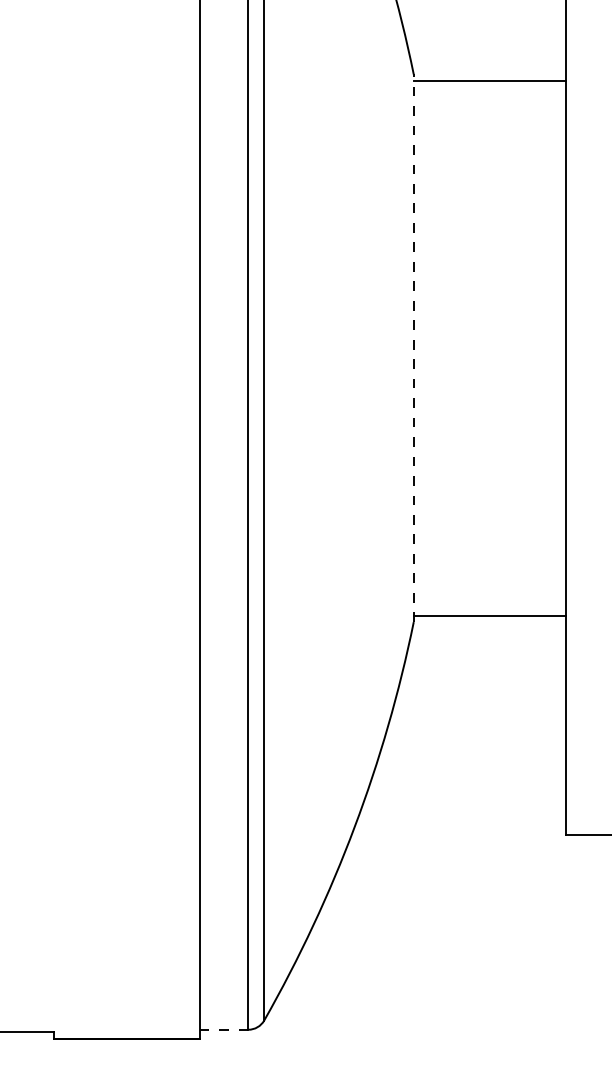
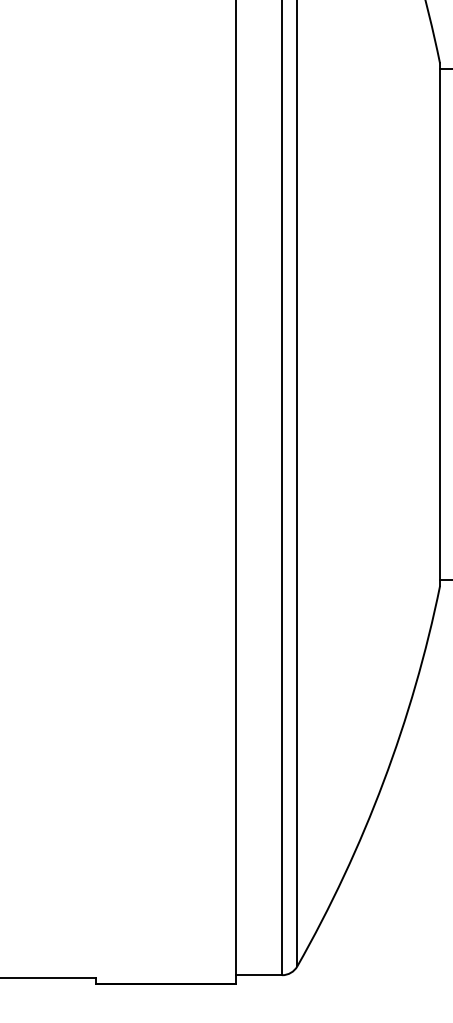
line: (413, 348) -> (439, 324), dashed -> solid
line: (224, 1029) -> (259, 974), dashed -> solid

